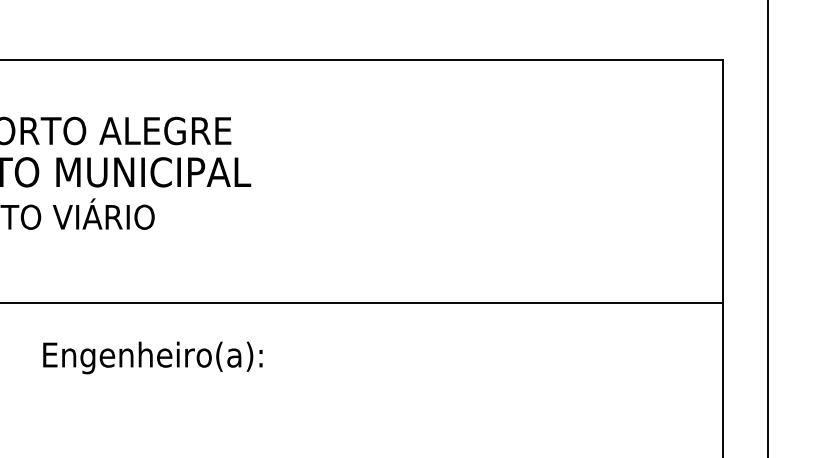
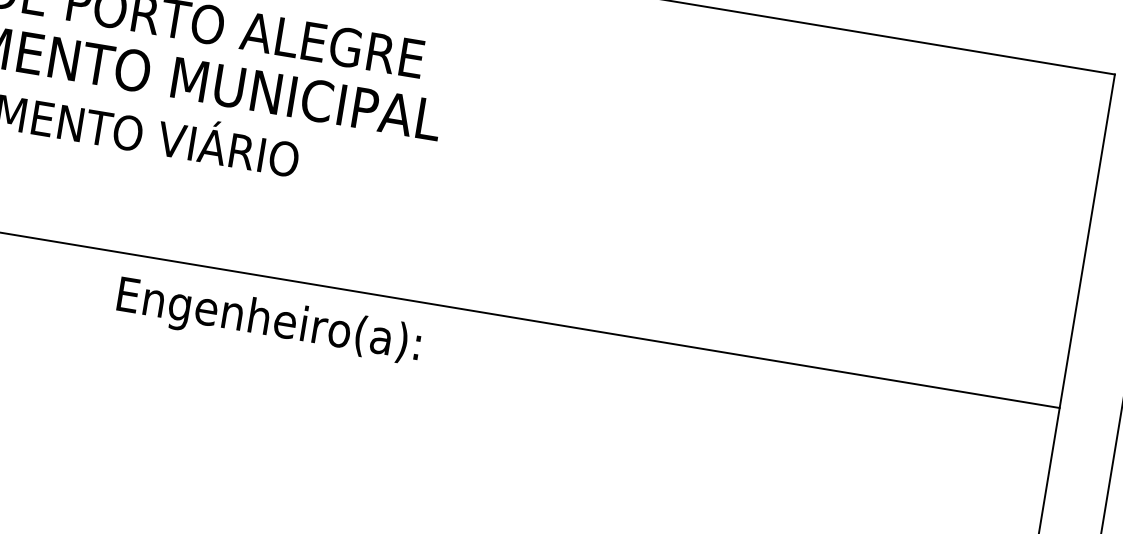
text: (152, 357) -> (268, 321), moved

